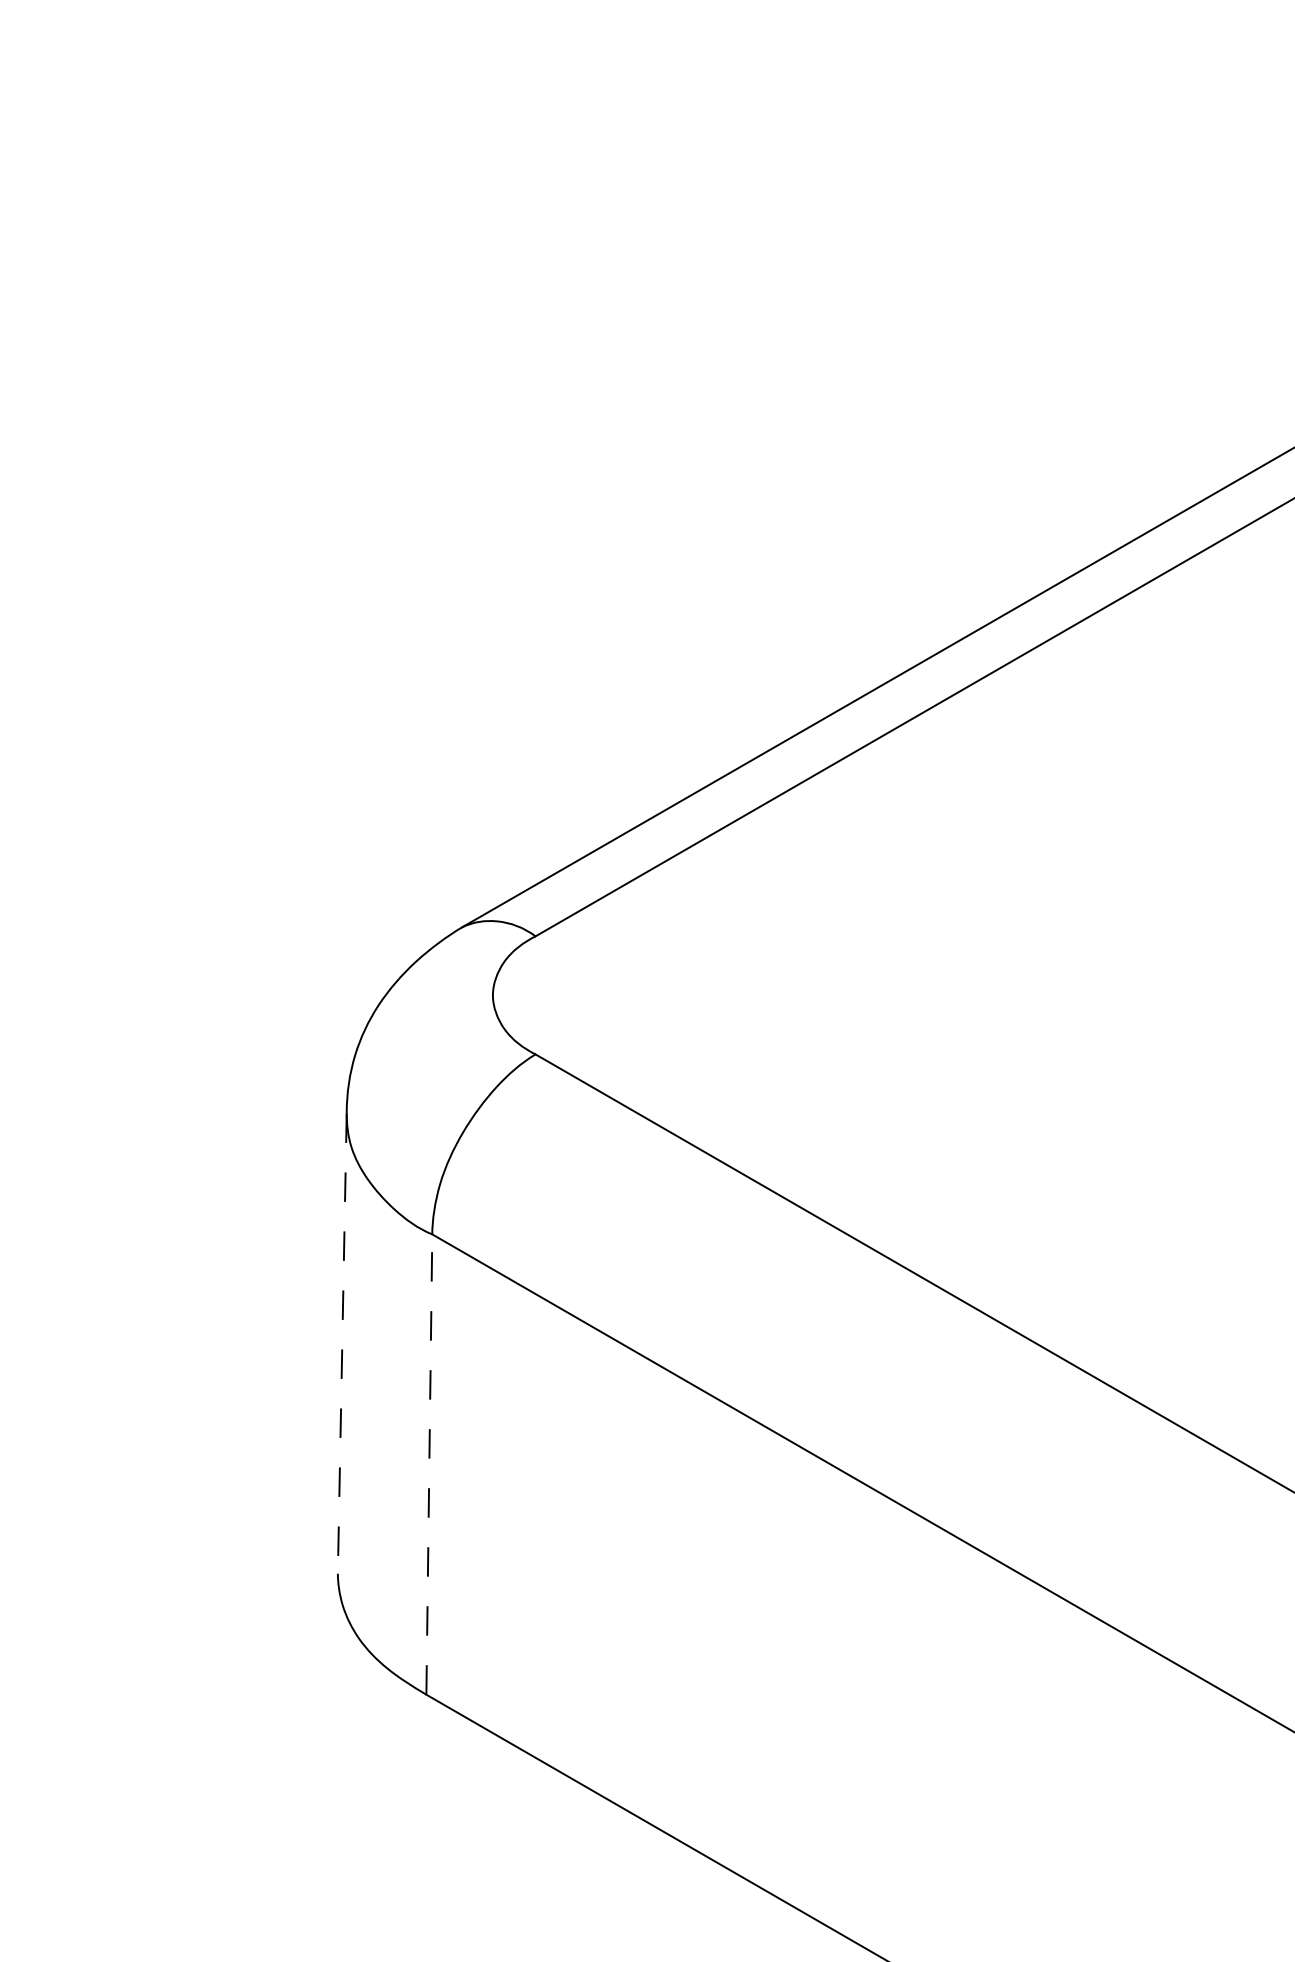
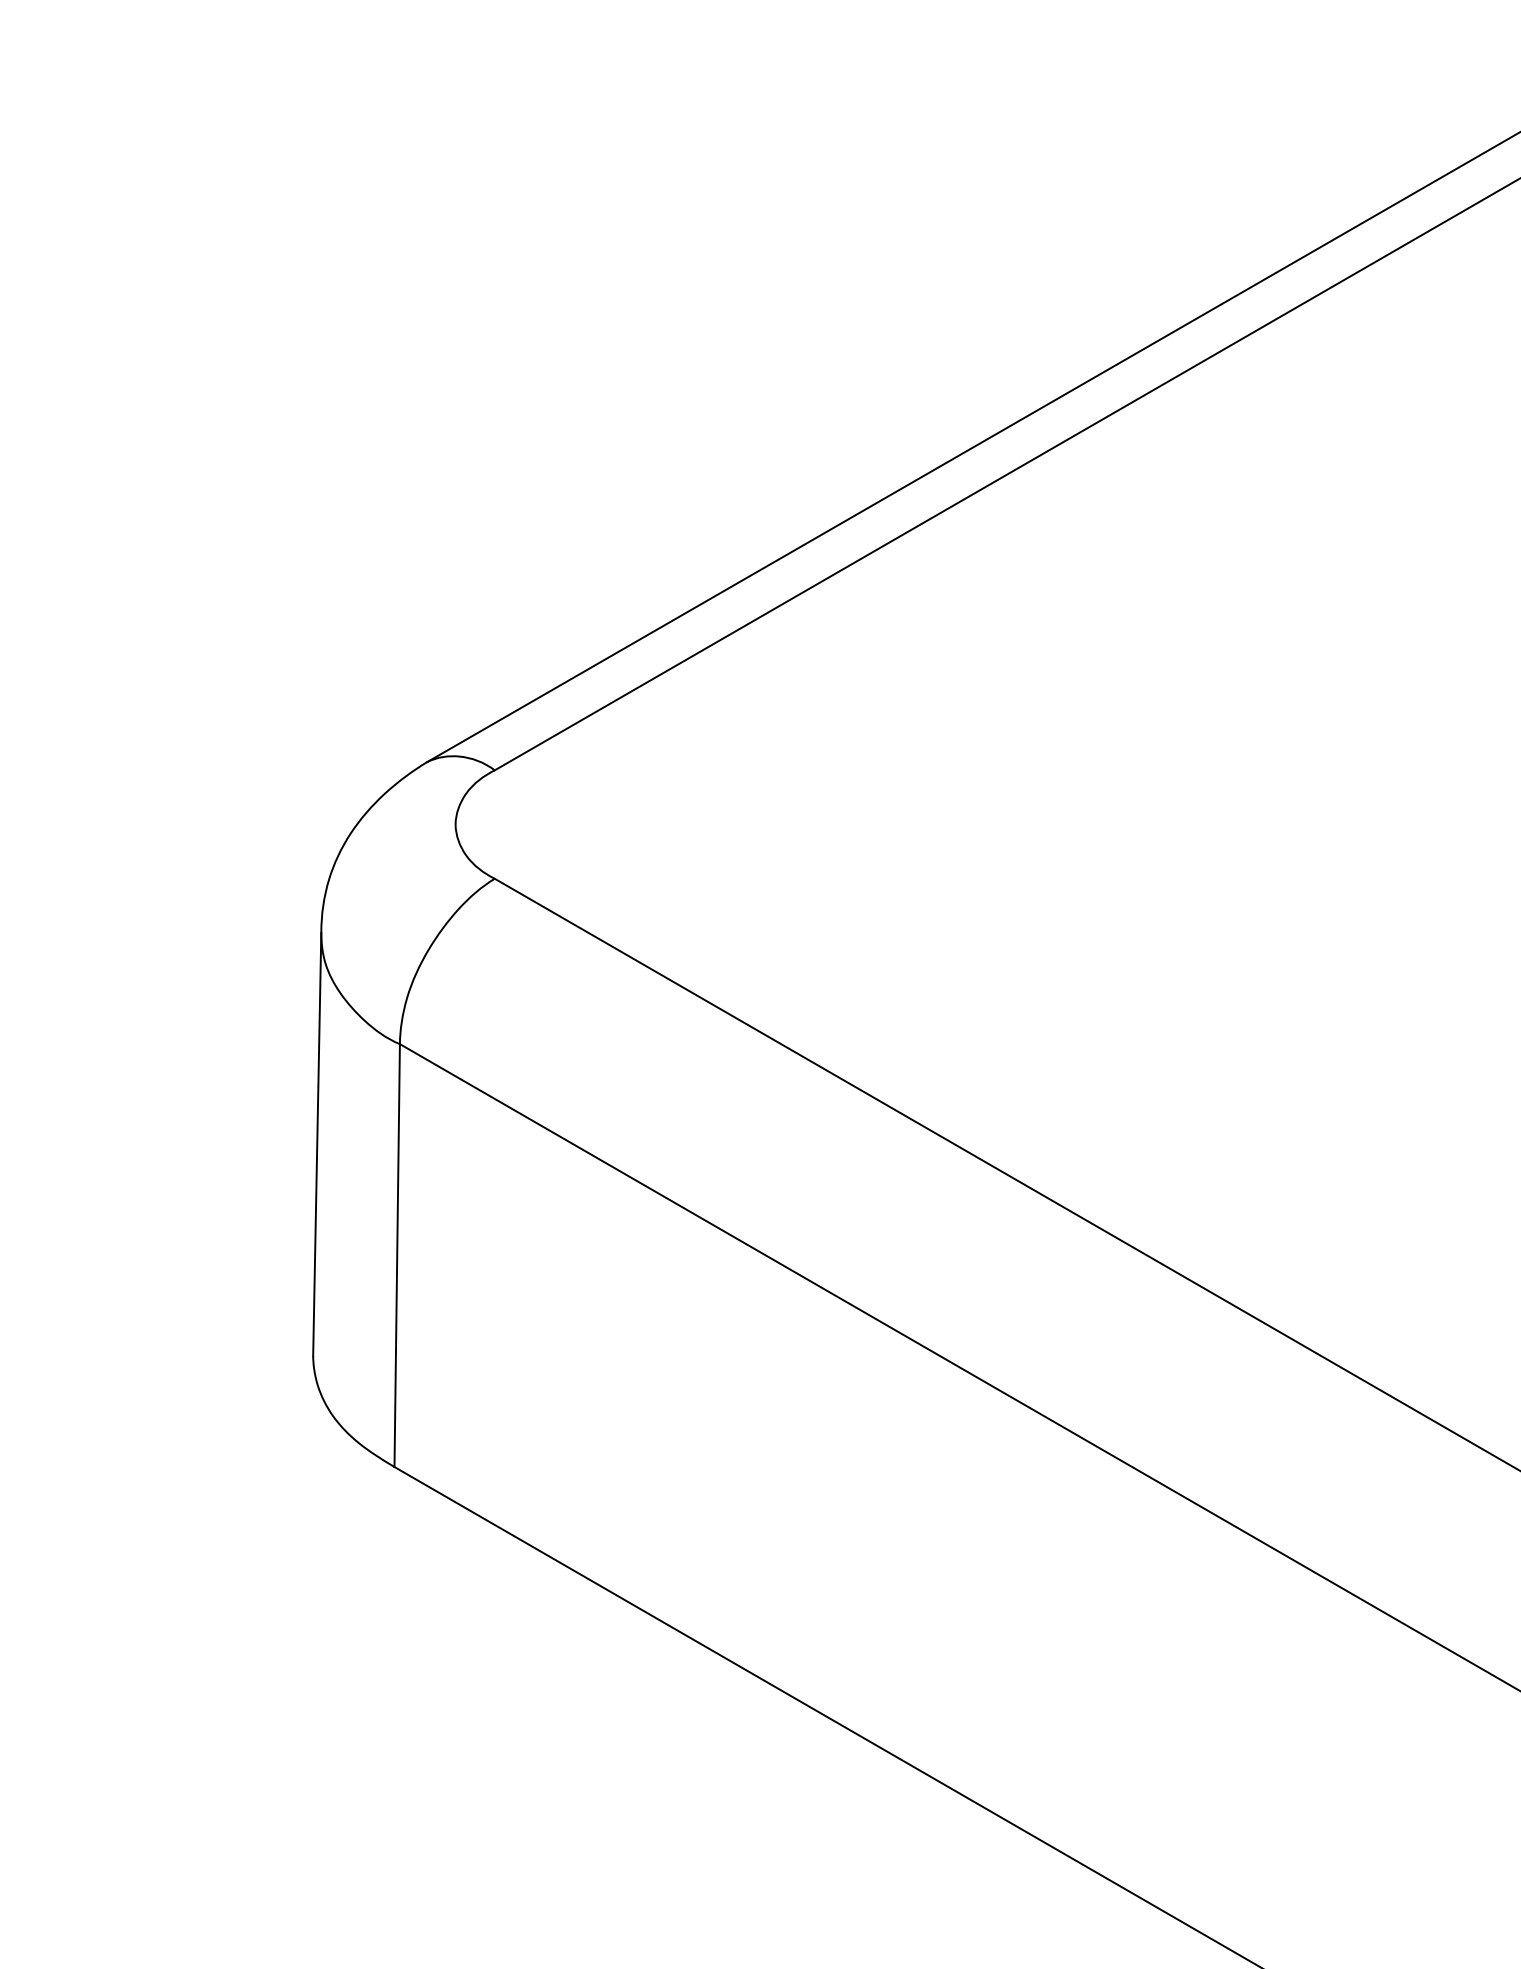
line: (342, 1343) -> (317, 1144), dashed -> solid
line: (429, 1464) -> (397, 1255), dashed -> solid

